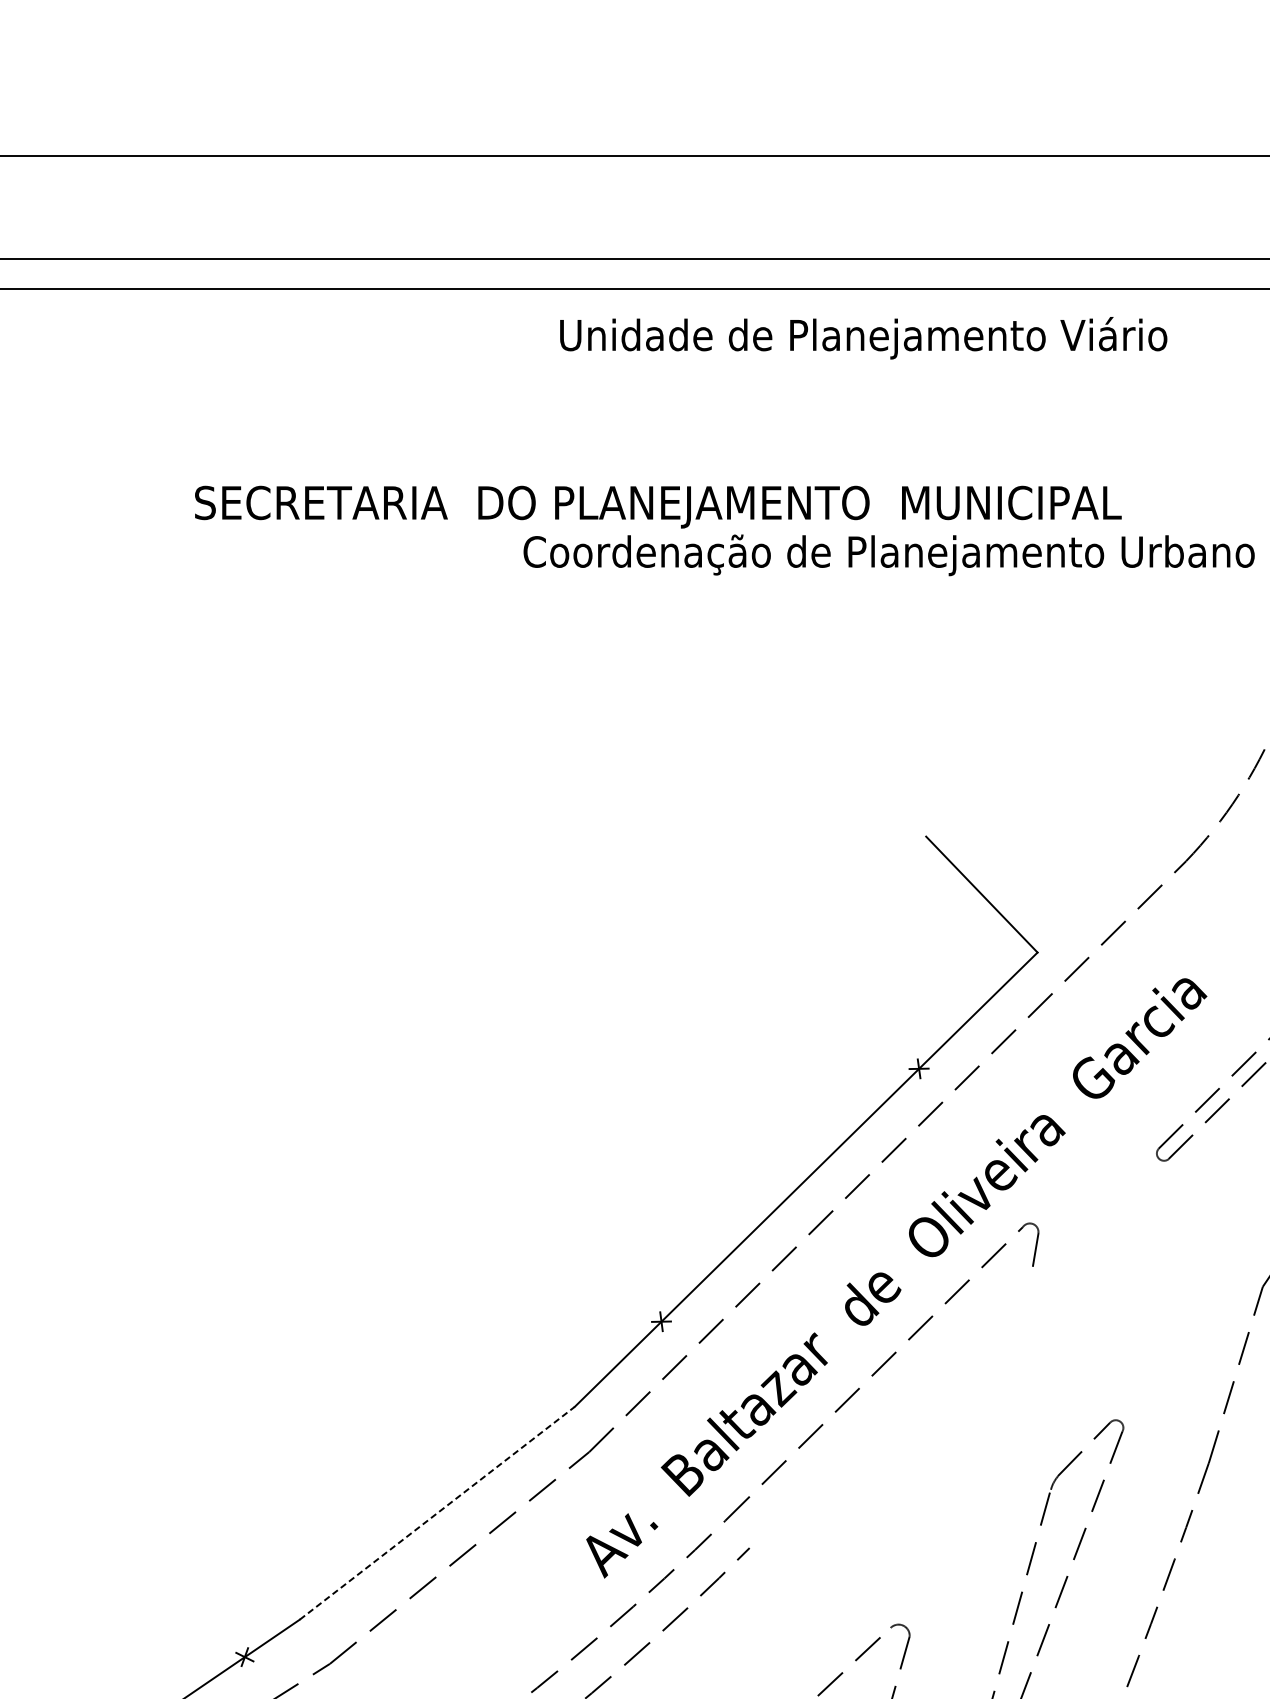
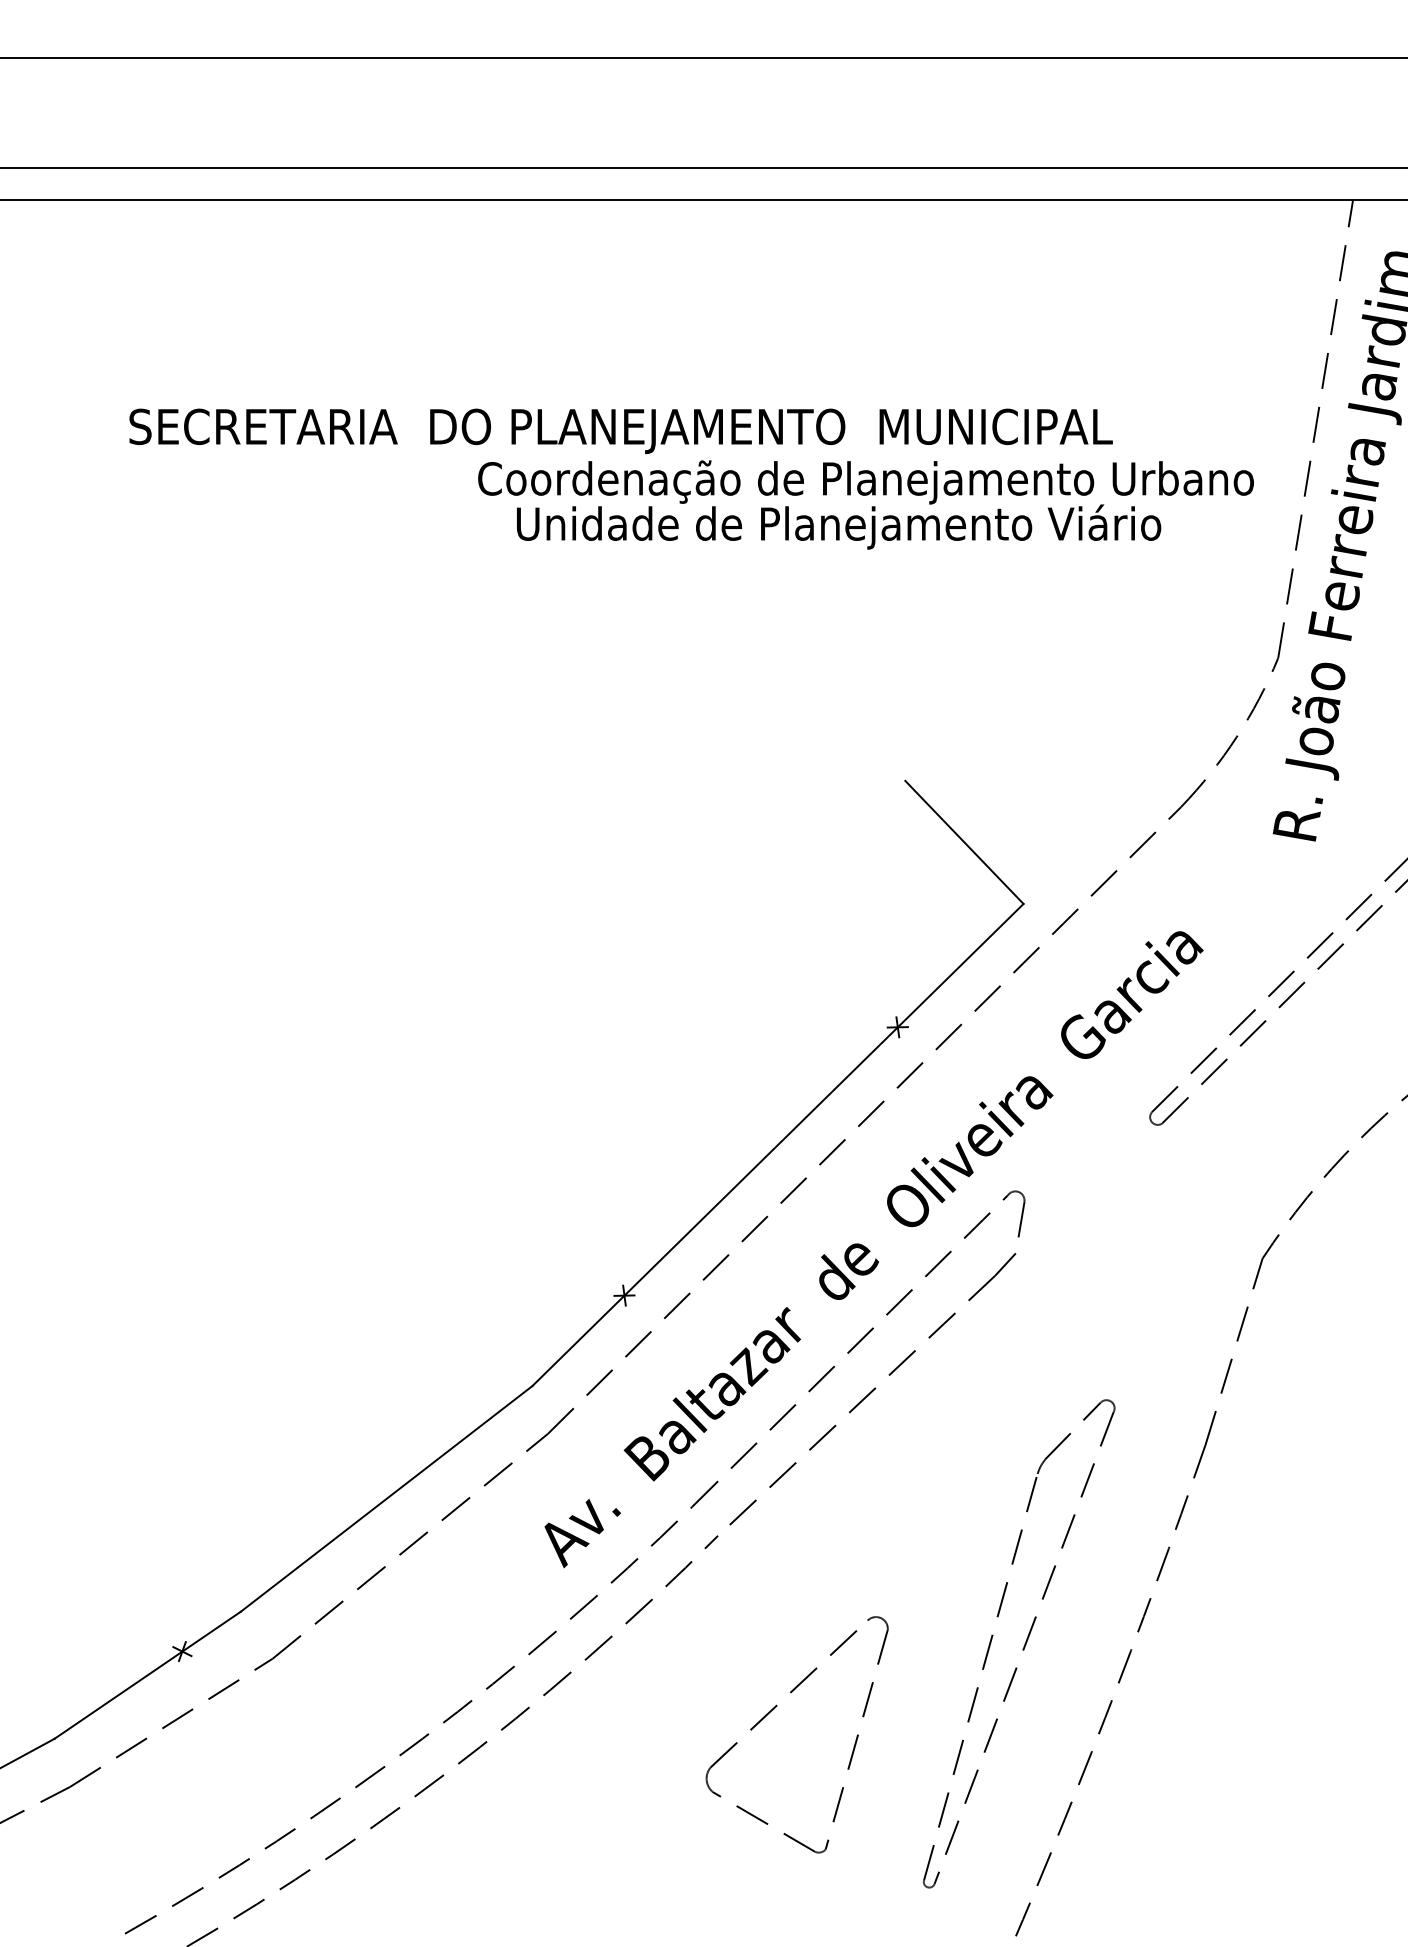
text: (864, 337) -> (839, 526), moved
part: (895, 1410) -> (872, 1389), added
line: (437, 1512) -> (386, 1498), dashed -> solid

